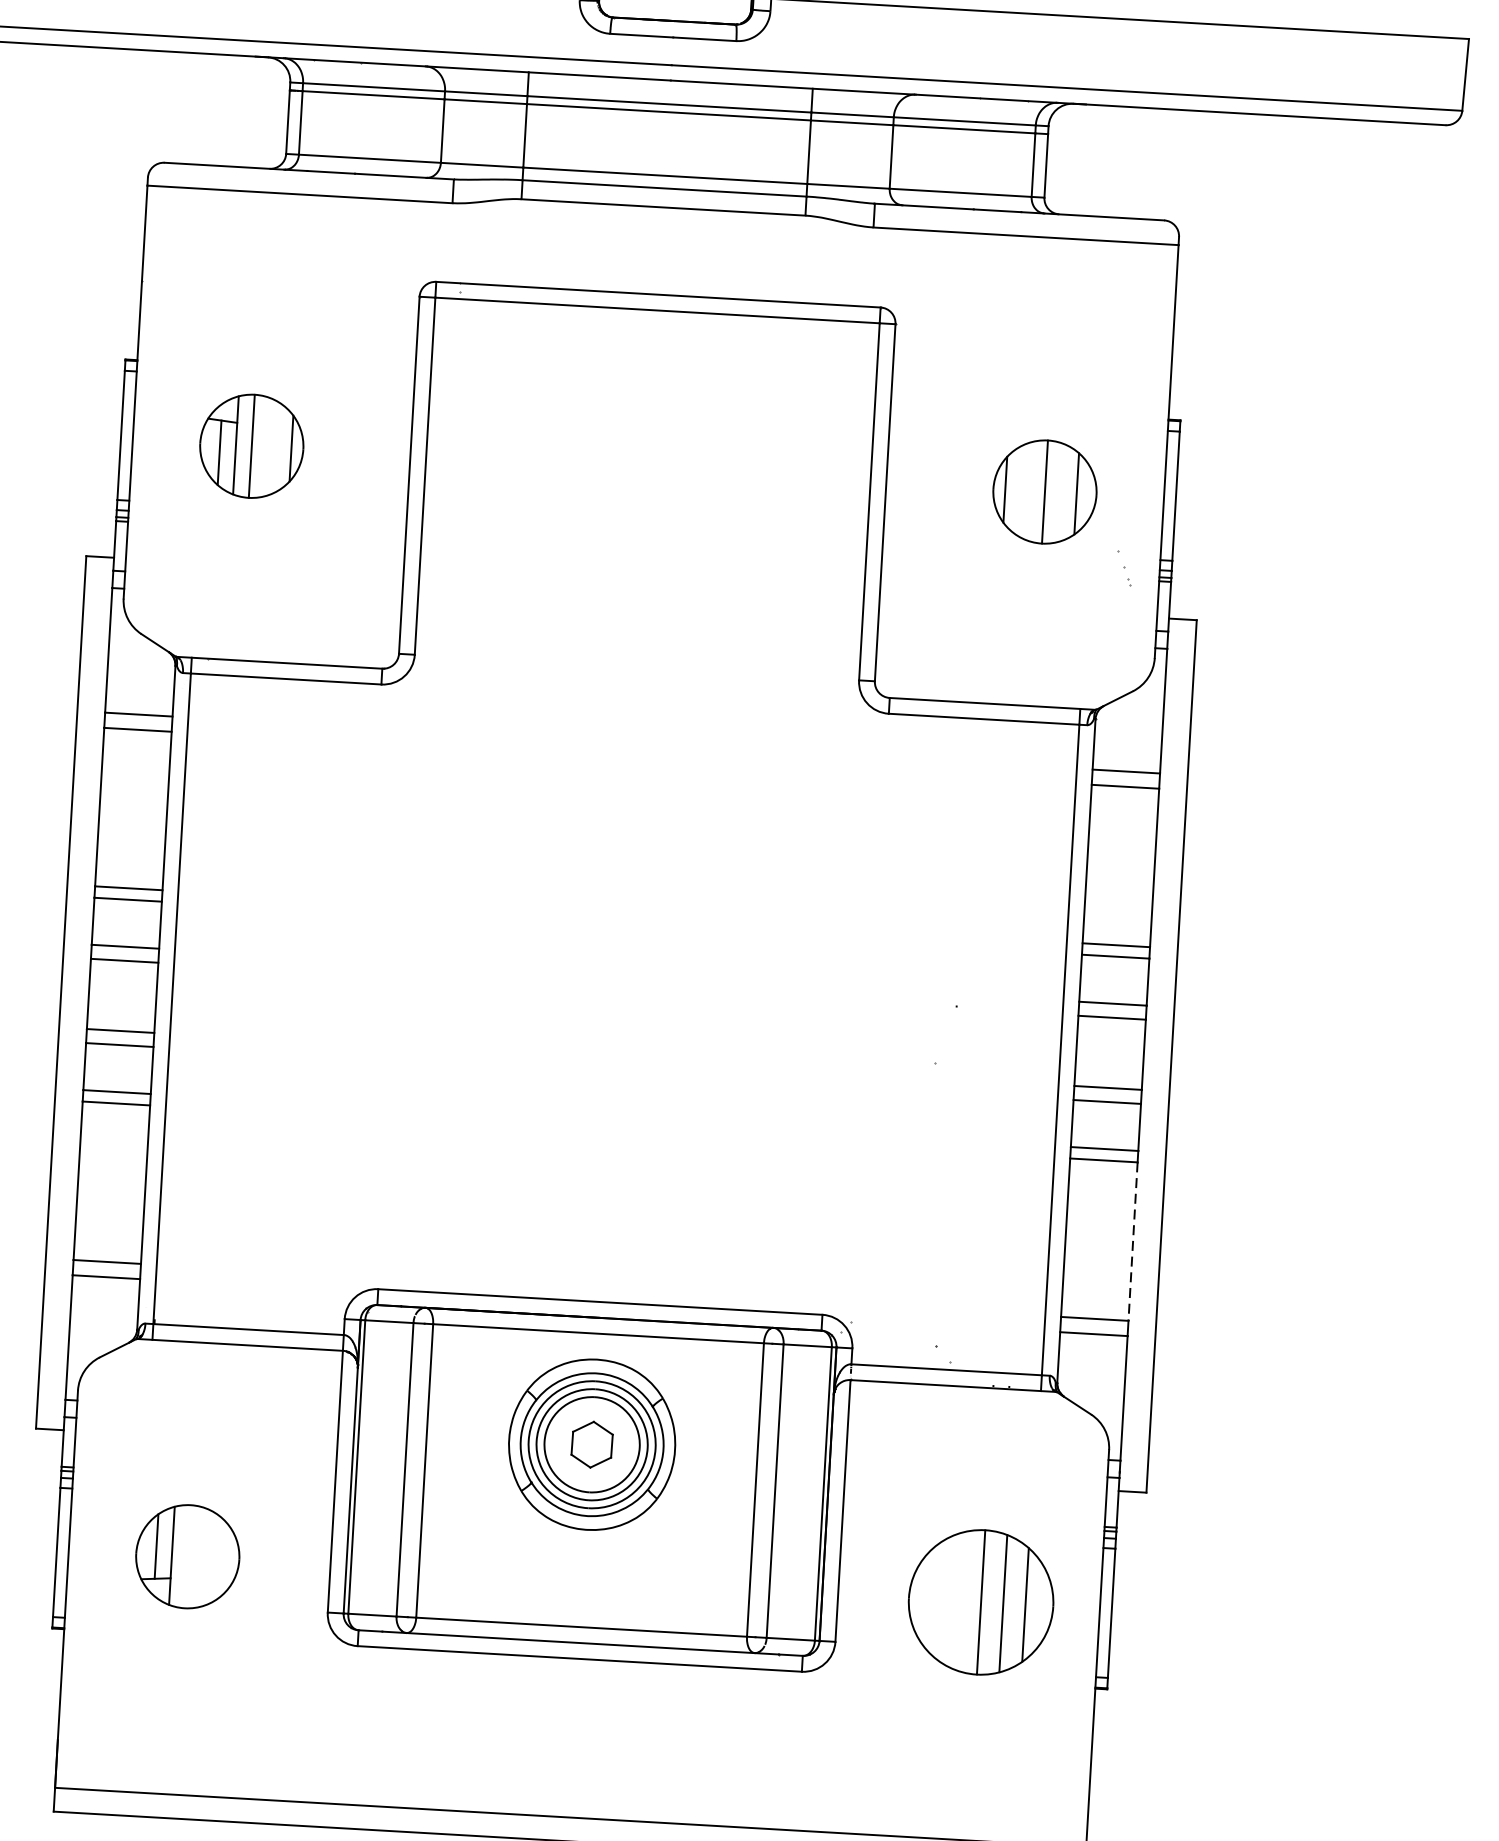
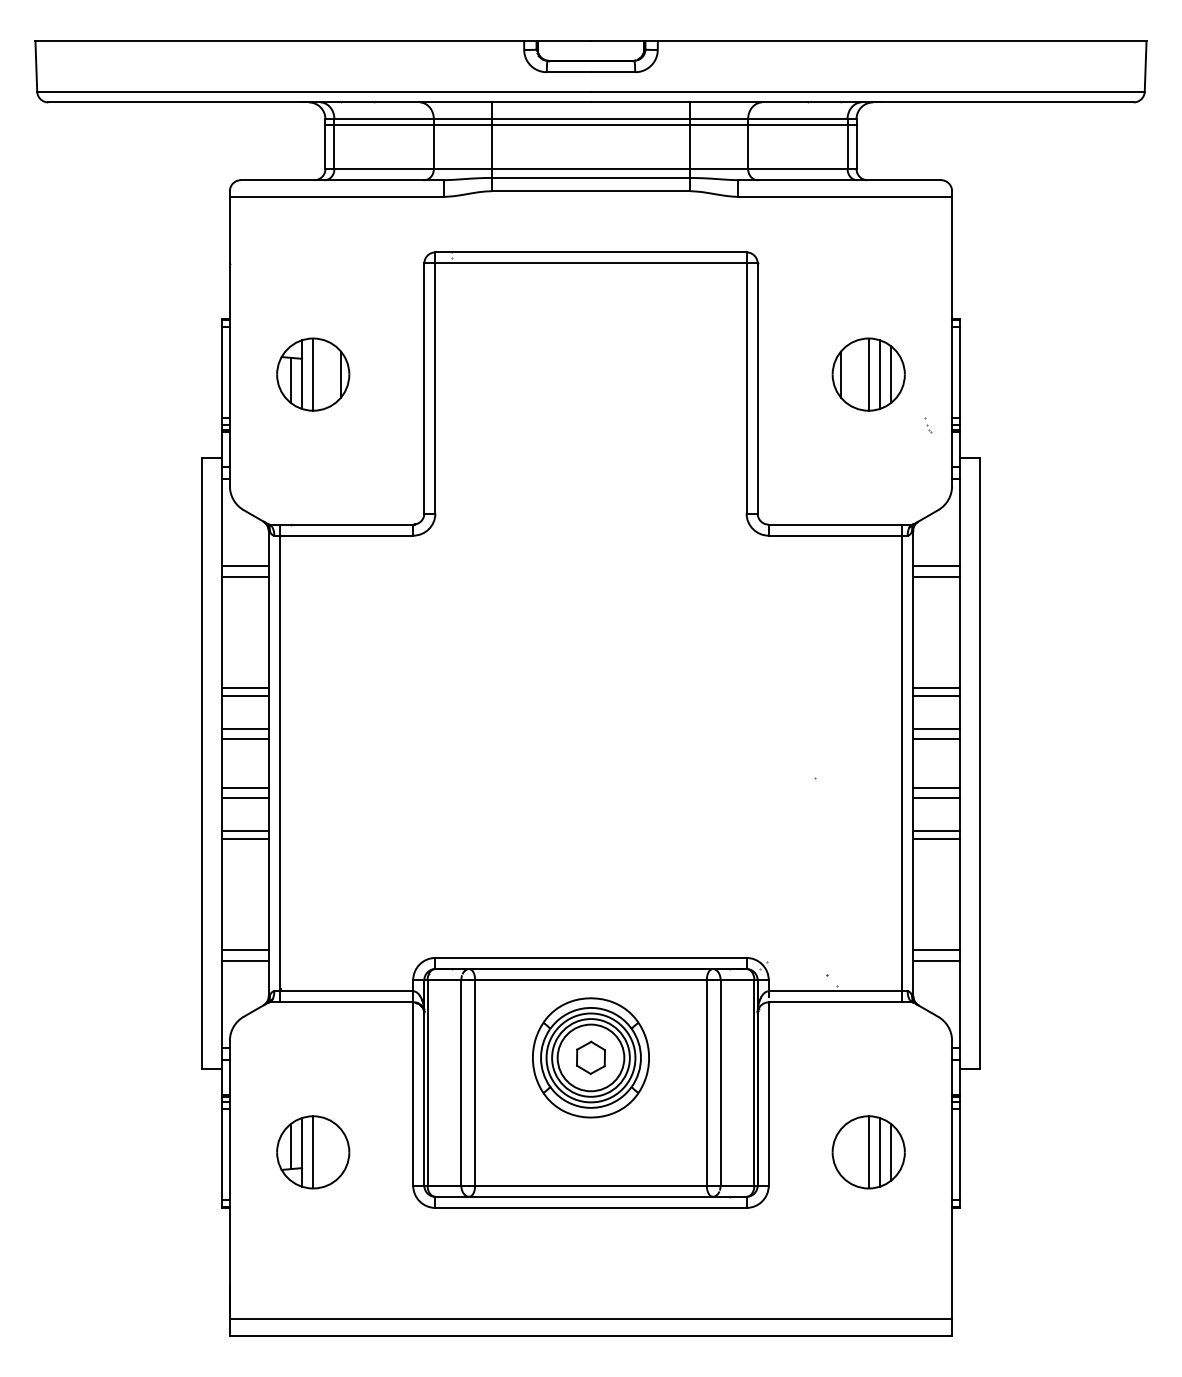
line: (1060, 492) -> (879, 374), added
part: (1126, 569) -> (928, 425), size x0.62
line: (1133, 1241) -> (960, 894), dashed -> solid
line: (188, 1556) -> (313, 1152), added
part: (980, 1602) -> (868, 1152), size x0.71

